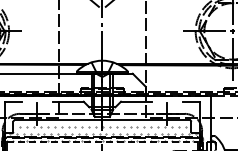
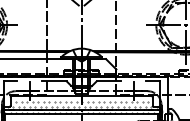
line: (102, 142) -> (81, 114), dashed -> solid

